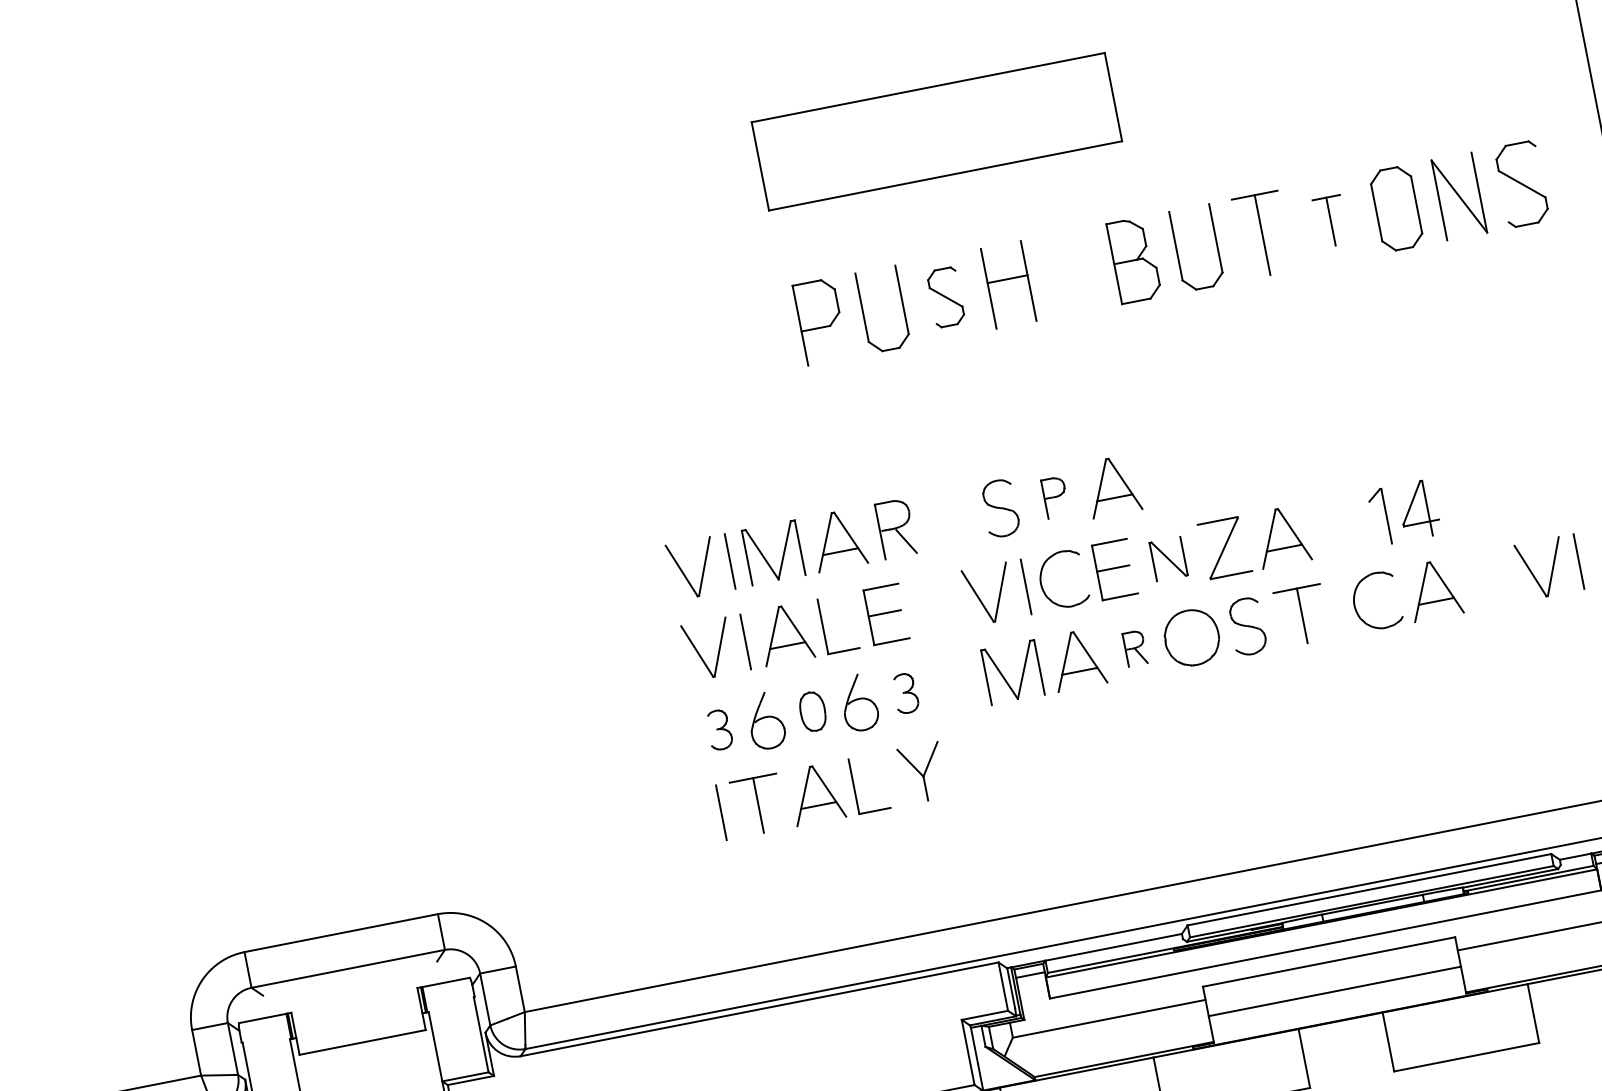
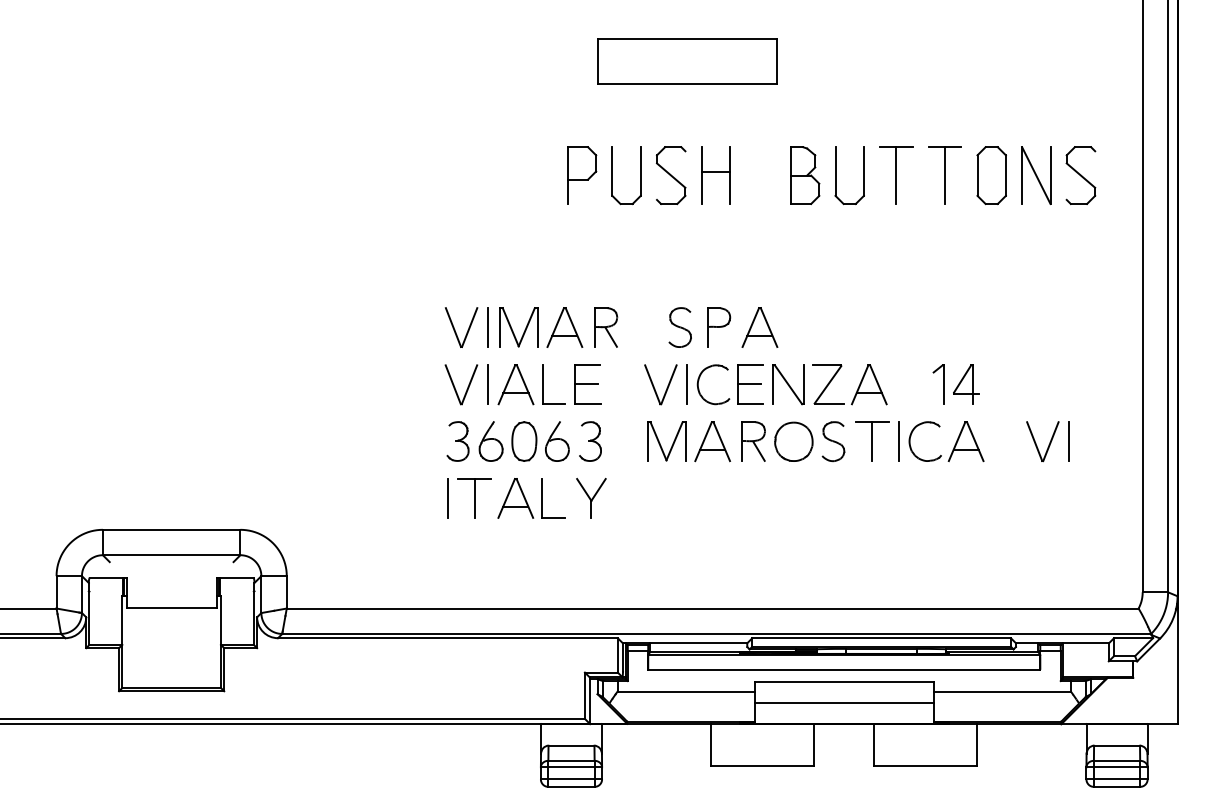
part: (937, 132) -> (687, 61), size x0.71
part: (1330, 221) -> (944, 175), size x1.67
part: (946, 297) -> (671, 175), size x1.43
part: (1055, 497) -> (719, 327), size x1.43
part: (1168, 558) -> (788, 384), size x1.43
line: (1338, 608) -> (898, 441), added
part: (1135, 648) -> (753, 441), size x1.67
part: (905, 693) -> (590, 441), size x1.43
part: (813, 711) -> (524, 441), size x1.43
part: (718, 730) -> (457, 441), size x1.43

